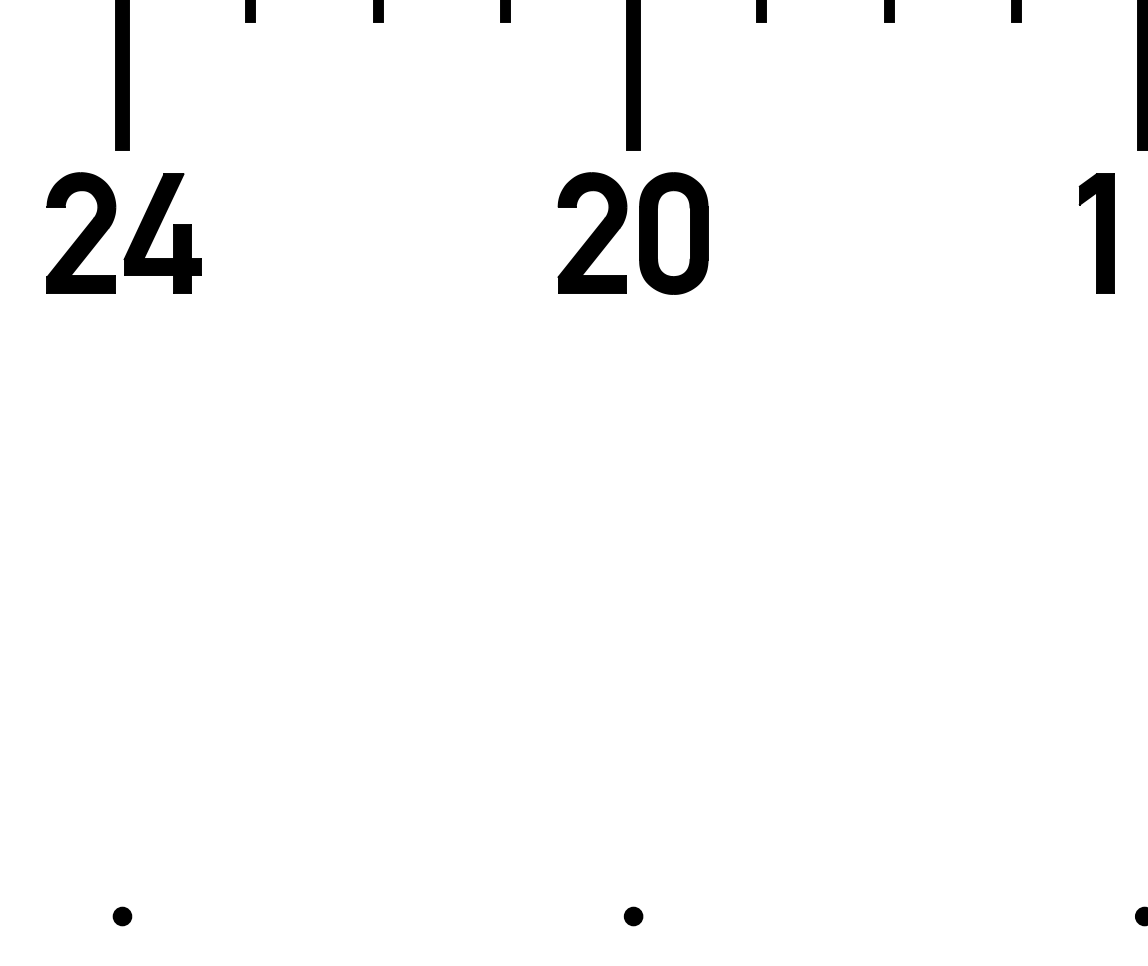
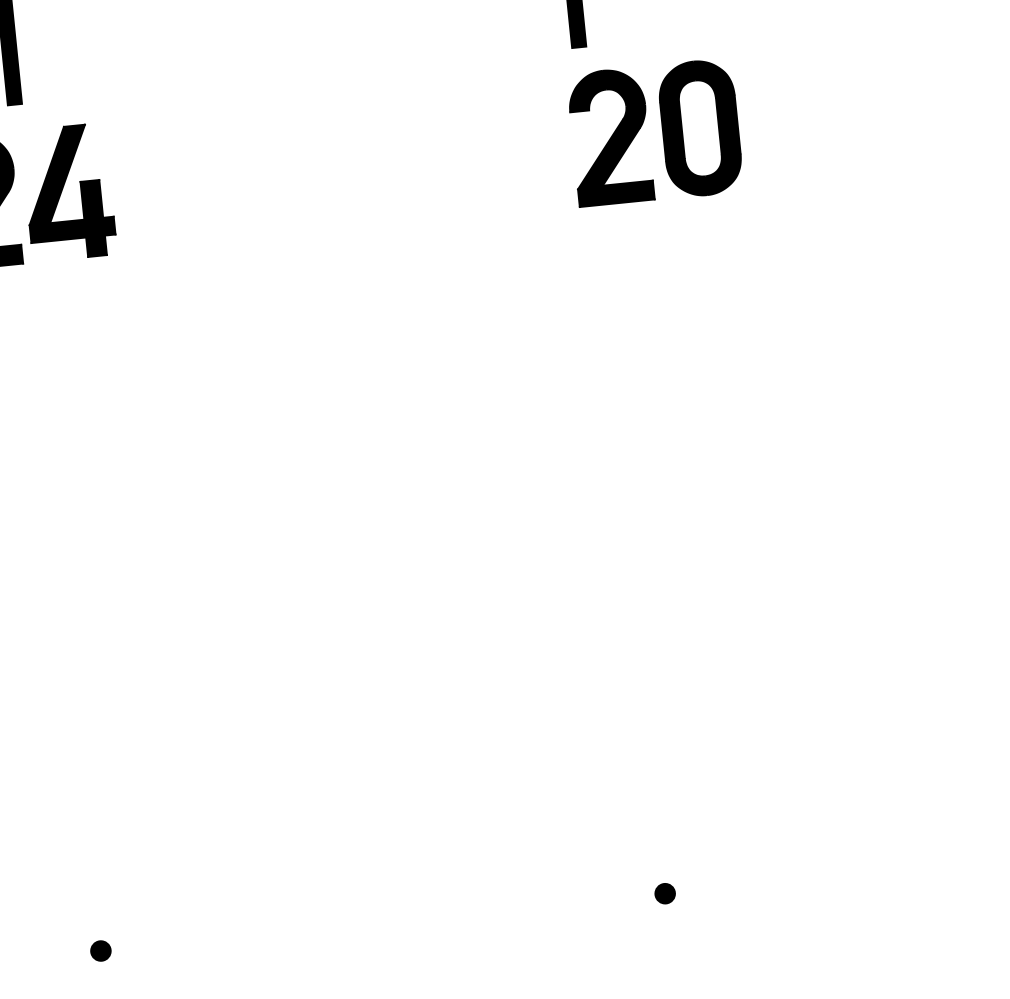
part: (639, 233) -> (662, 132), moved

